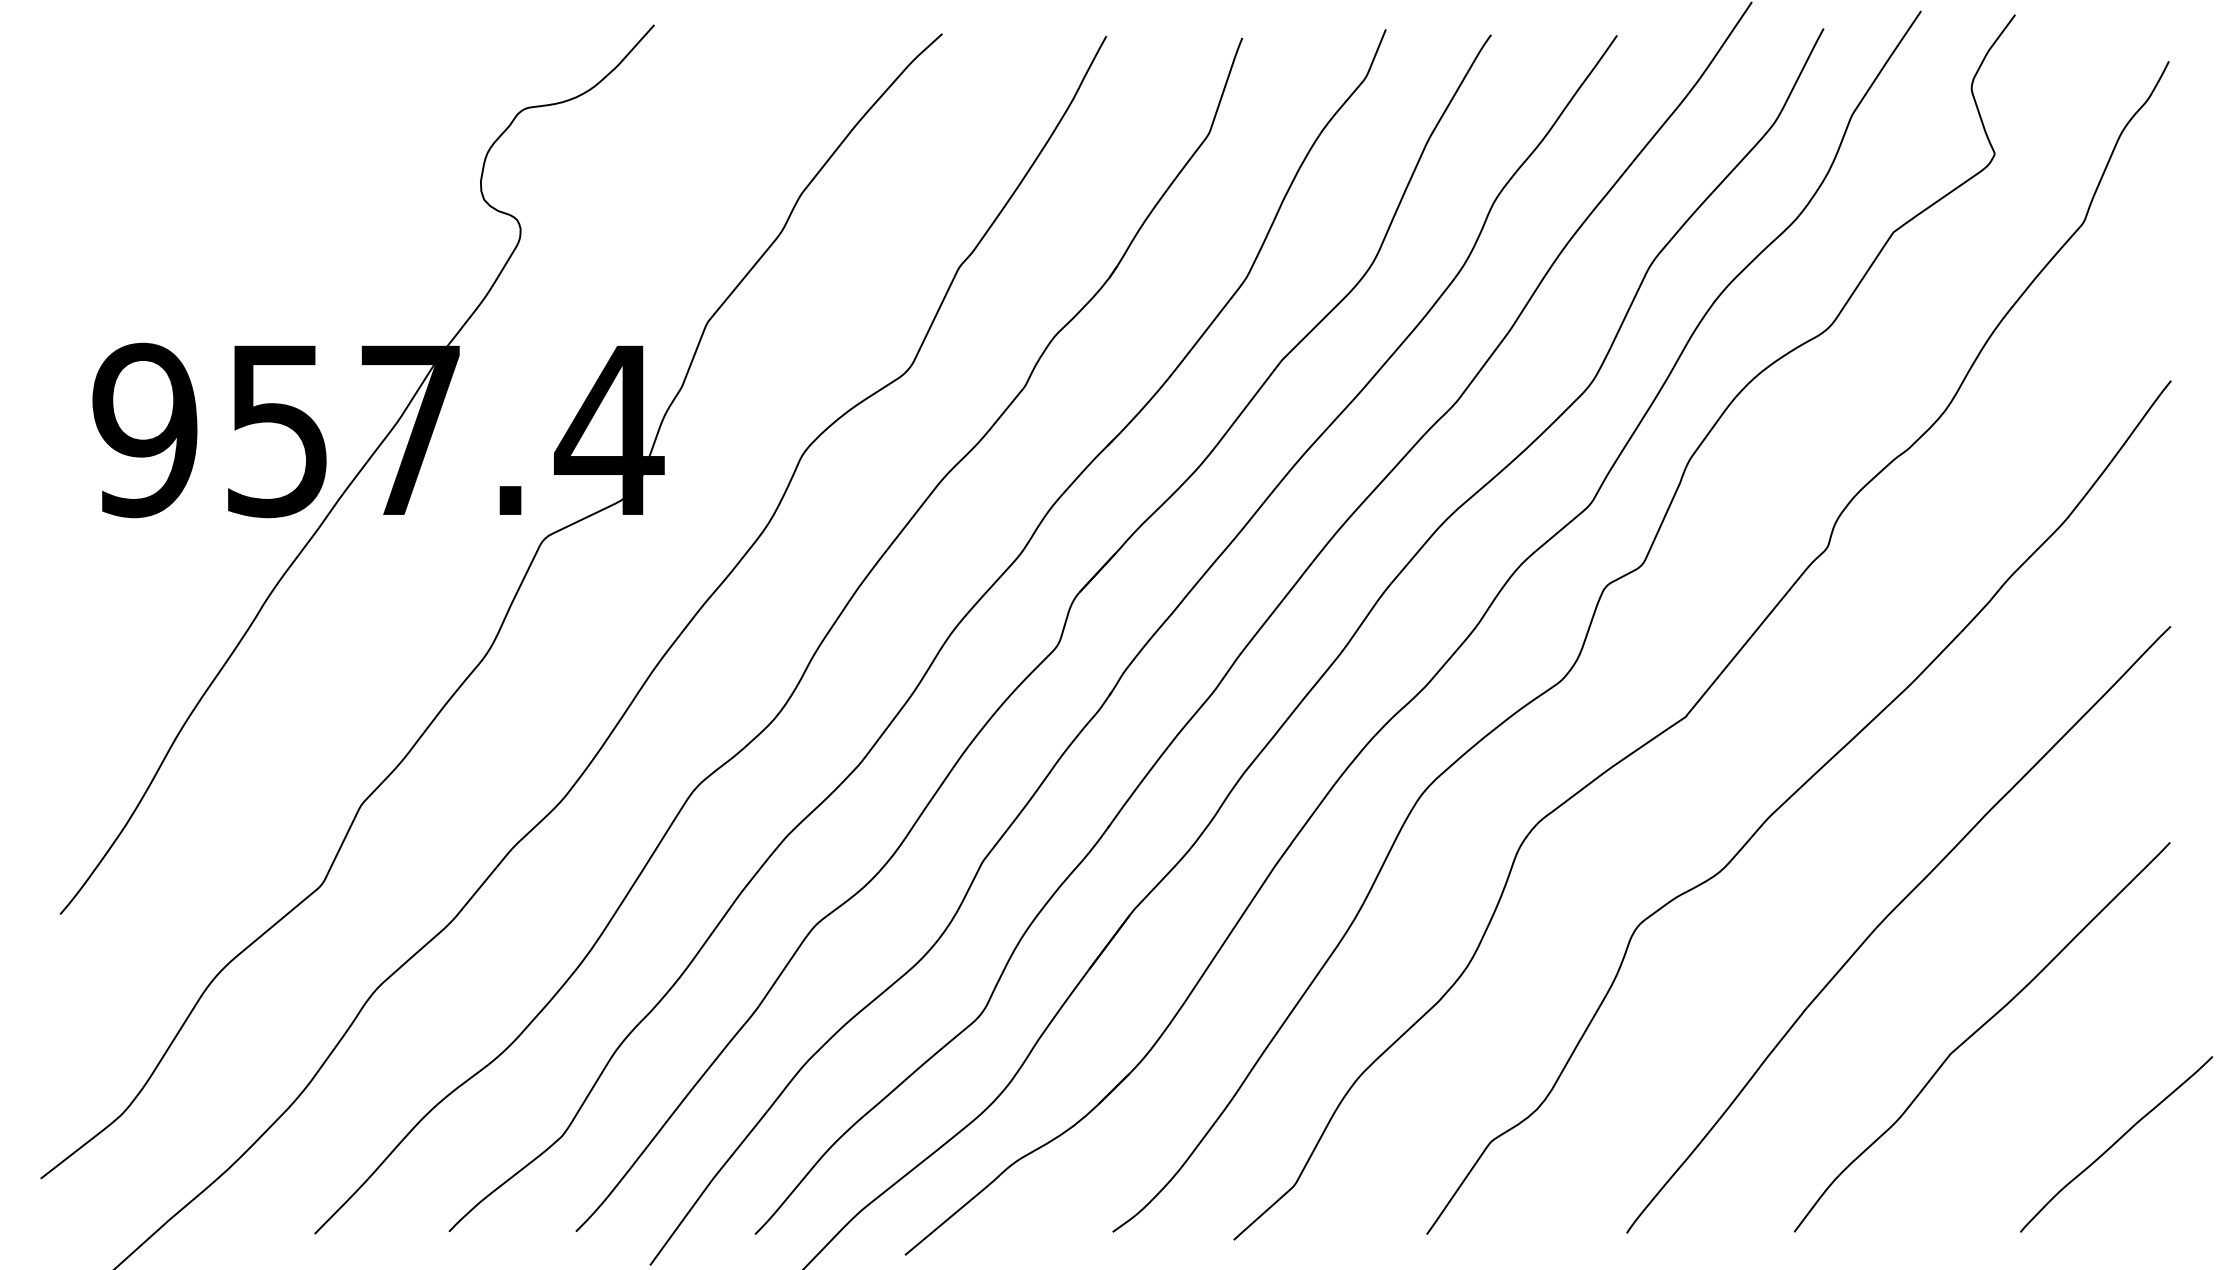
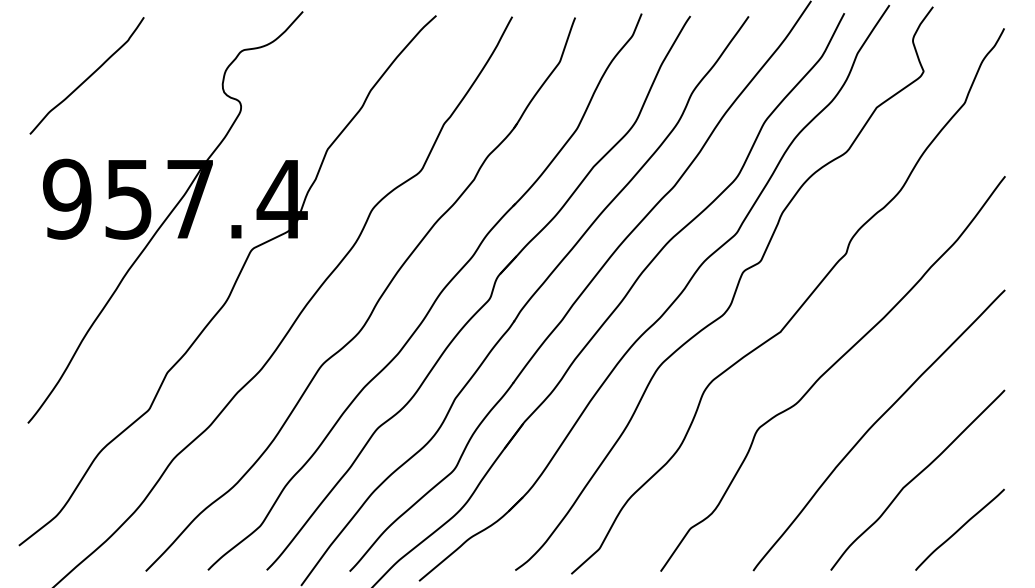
curve: (190, 165) -> (88, 76), added
curve: (2115, 1143) -> (959, 529), moved

